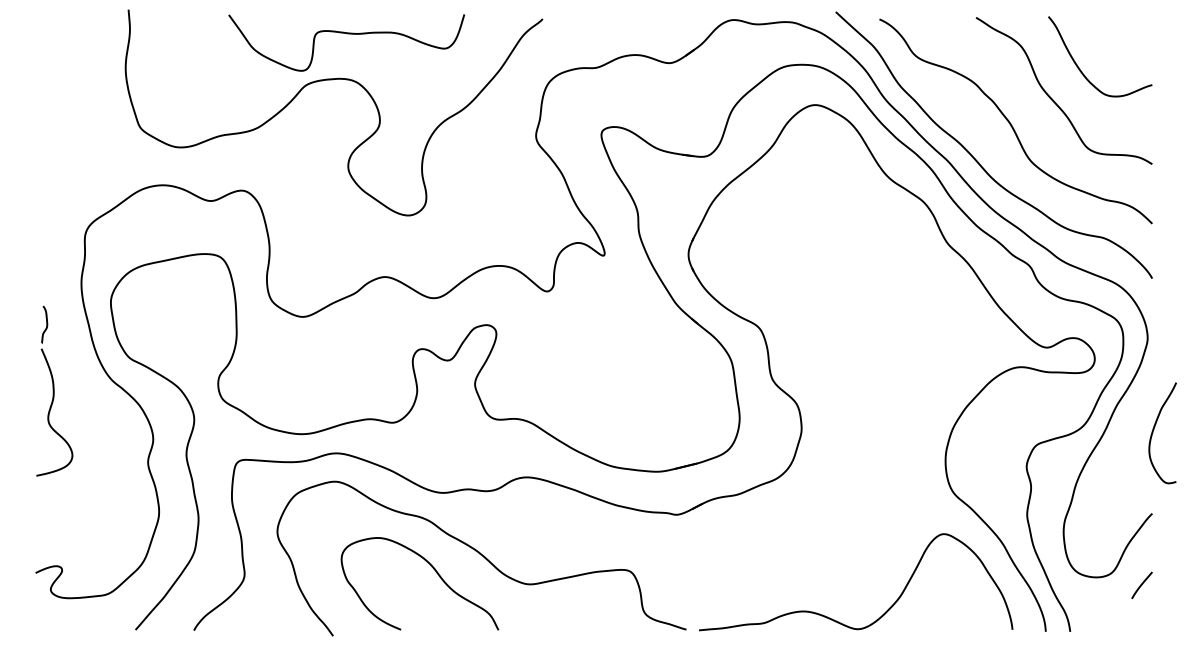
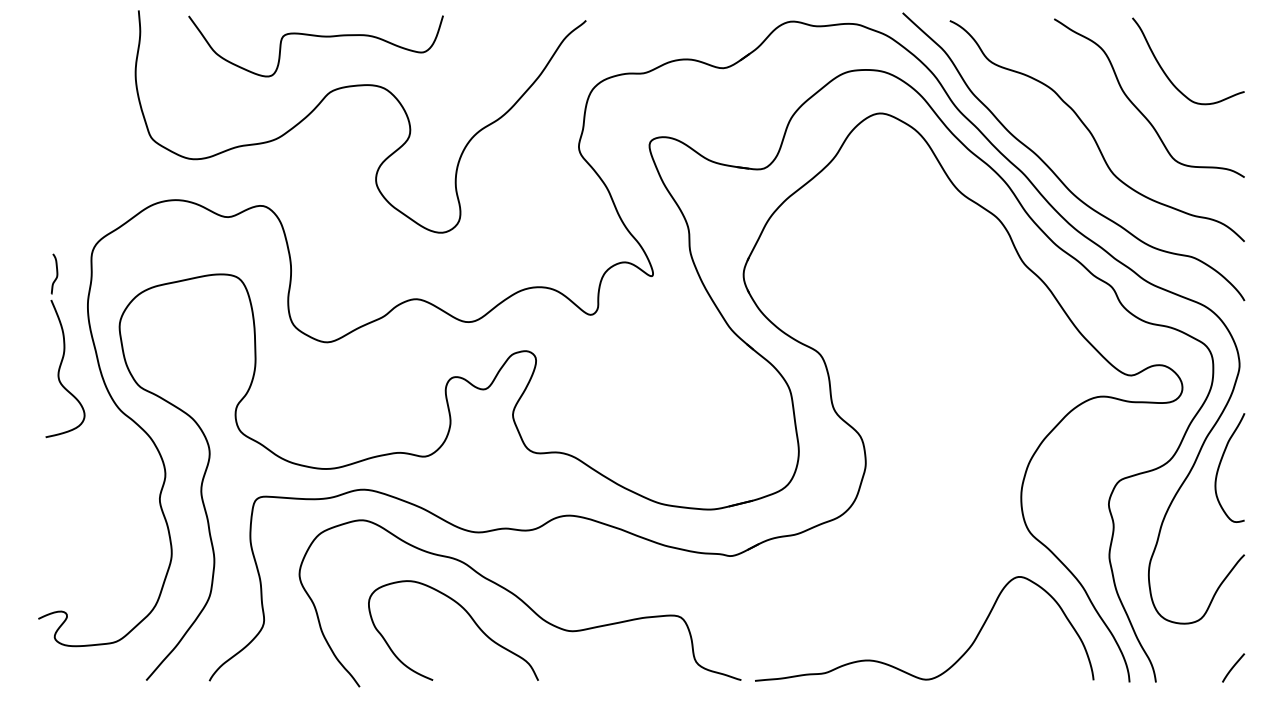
curve: (347, 34) -> (316, 37), moved
part: (54, 391) -> (65, 346), moved
curve: (1154, 429) -> (1221, 463), moved
line: (1141, 585) -> (1232, 668), moved

